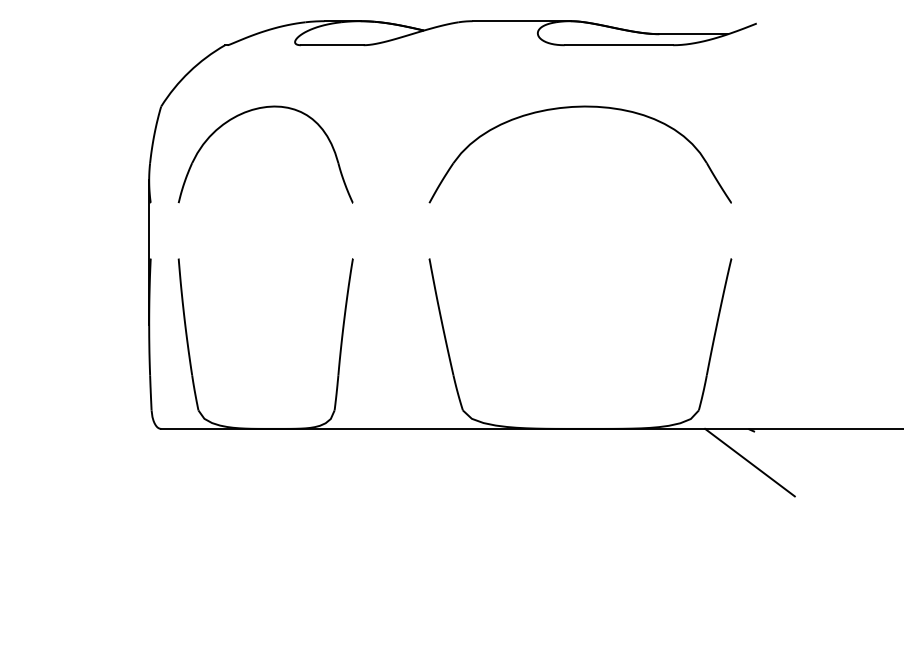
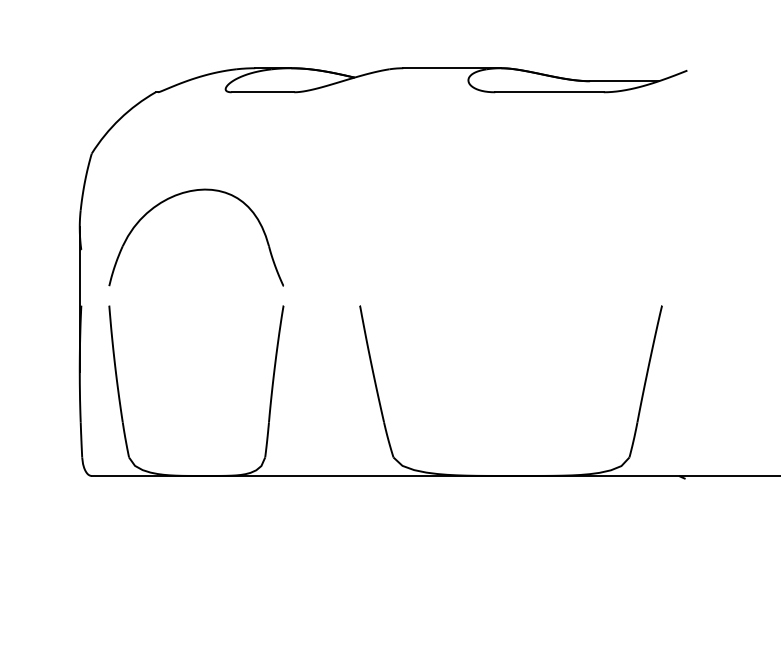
part: (579, 107) -> (510, 154), removed
part: (251, 111) -> (182, 194), moved
line: (749, 462) -> (680, 509), removed

